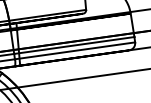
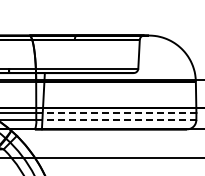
line: (74, 45) -> (116, 112), solid -> dashed
line: (75, 51) -> (116, 120), solid -> dashed

